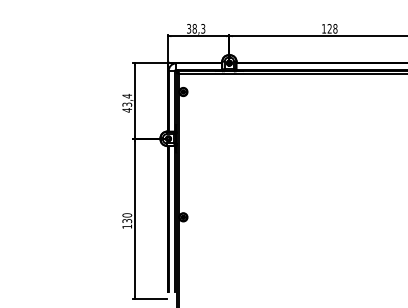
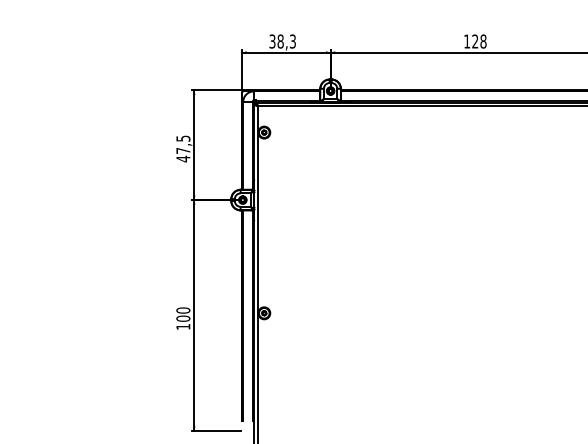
text: (127, 99) -> (183, 143), 43,4 -> 47,5
text: (127, 220) -> (183, 317), 130 -> 100

